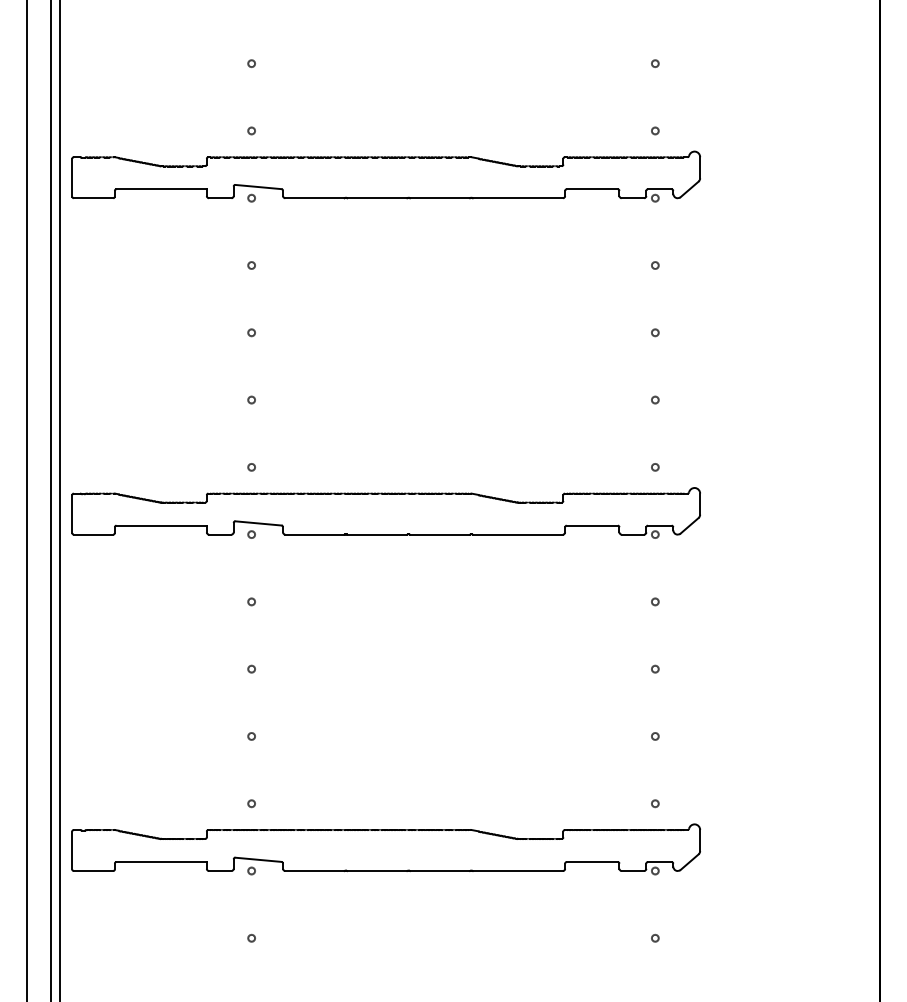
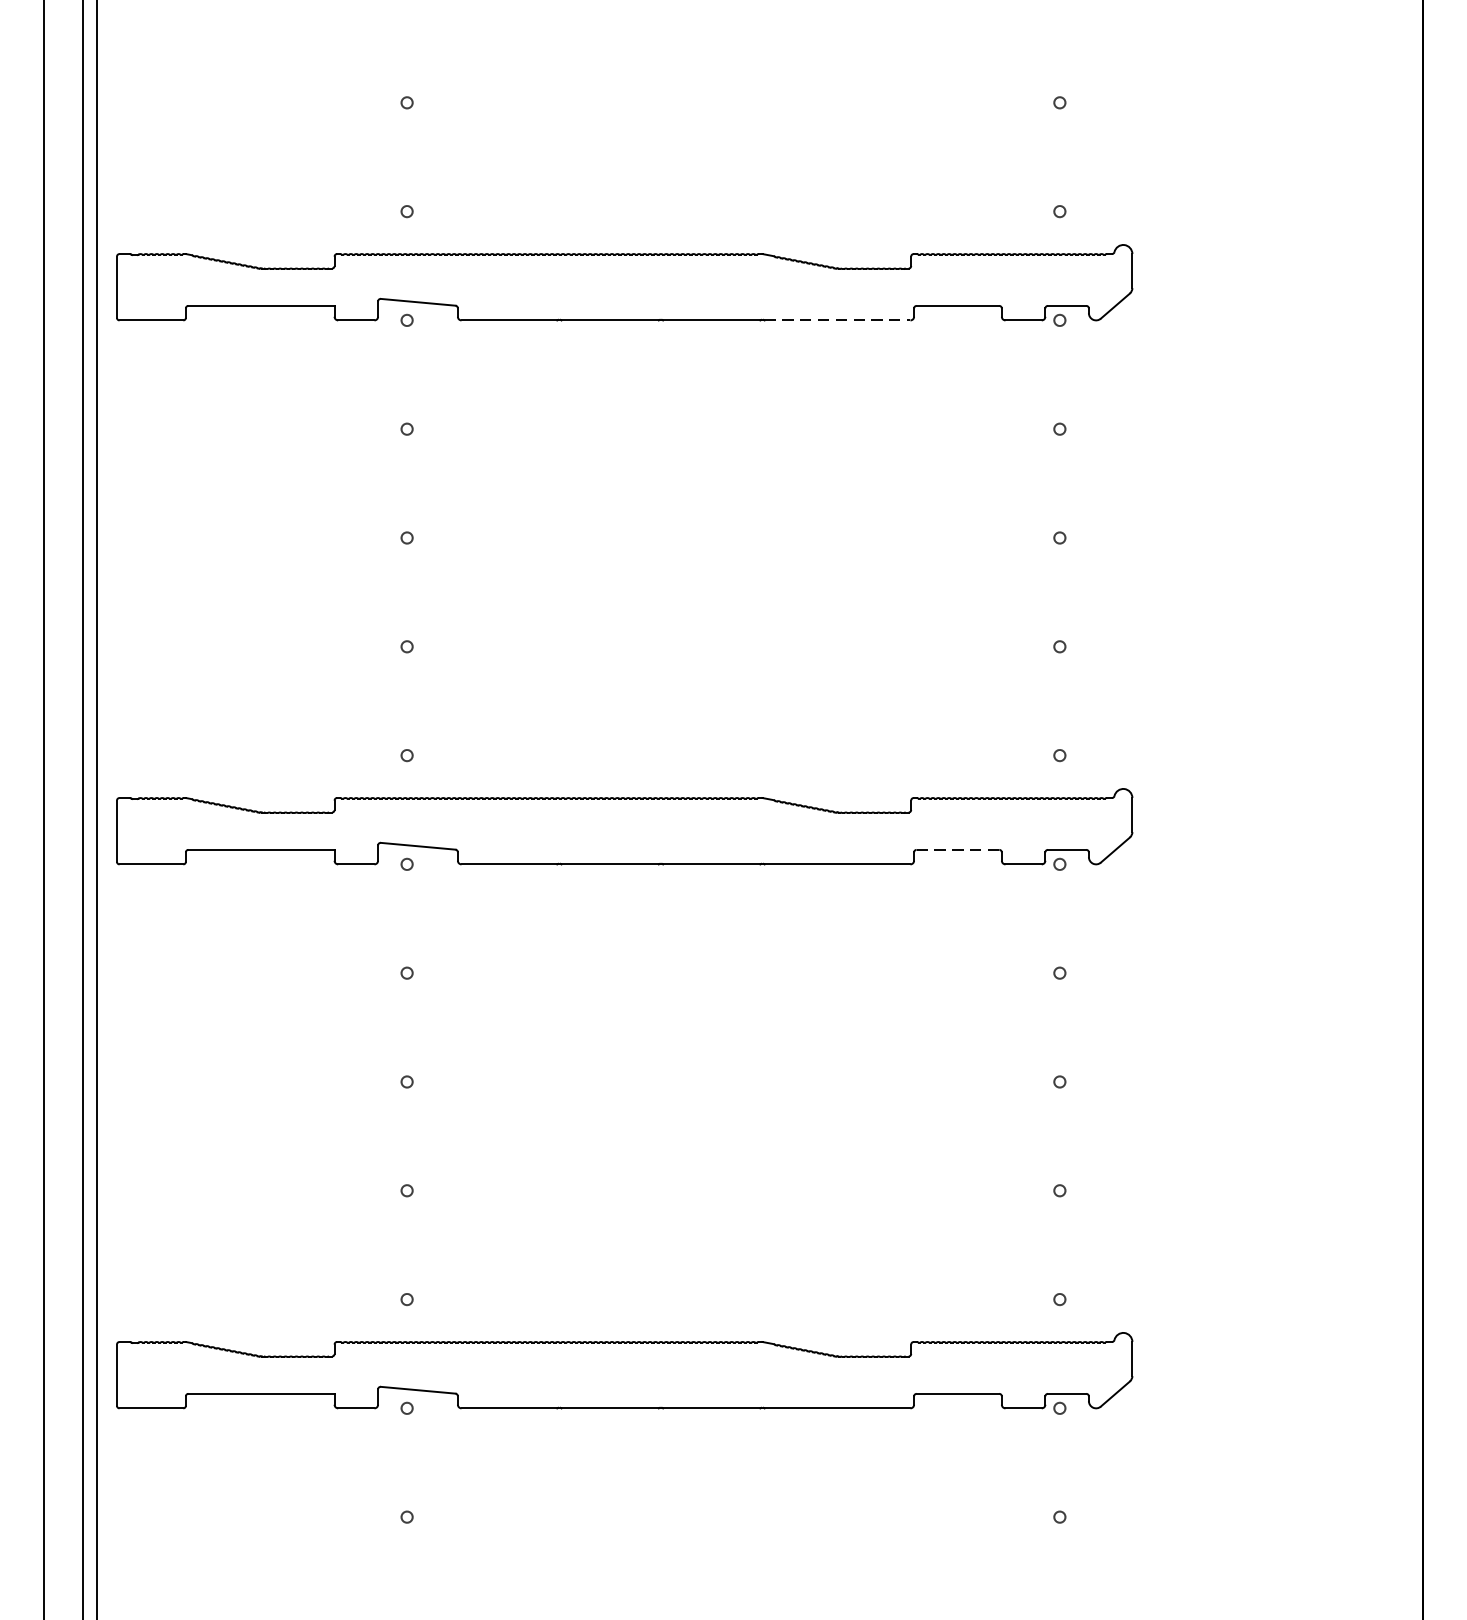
line: (518, 198) -> (838, 320), solid -> dashed
line: (592, 525) -> (958, 849), solid -> dashed

